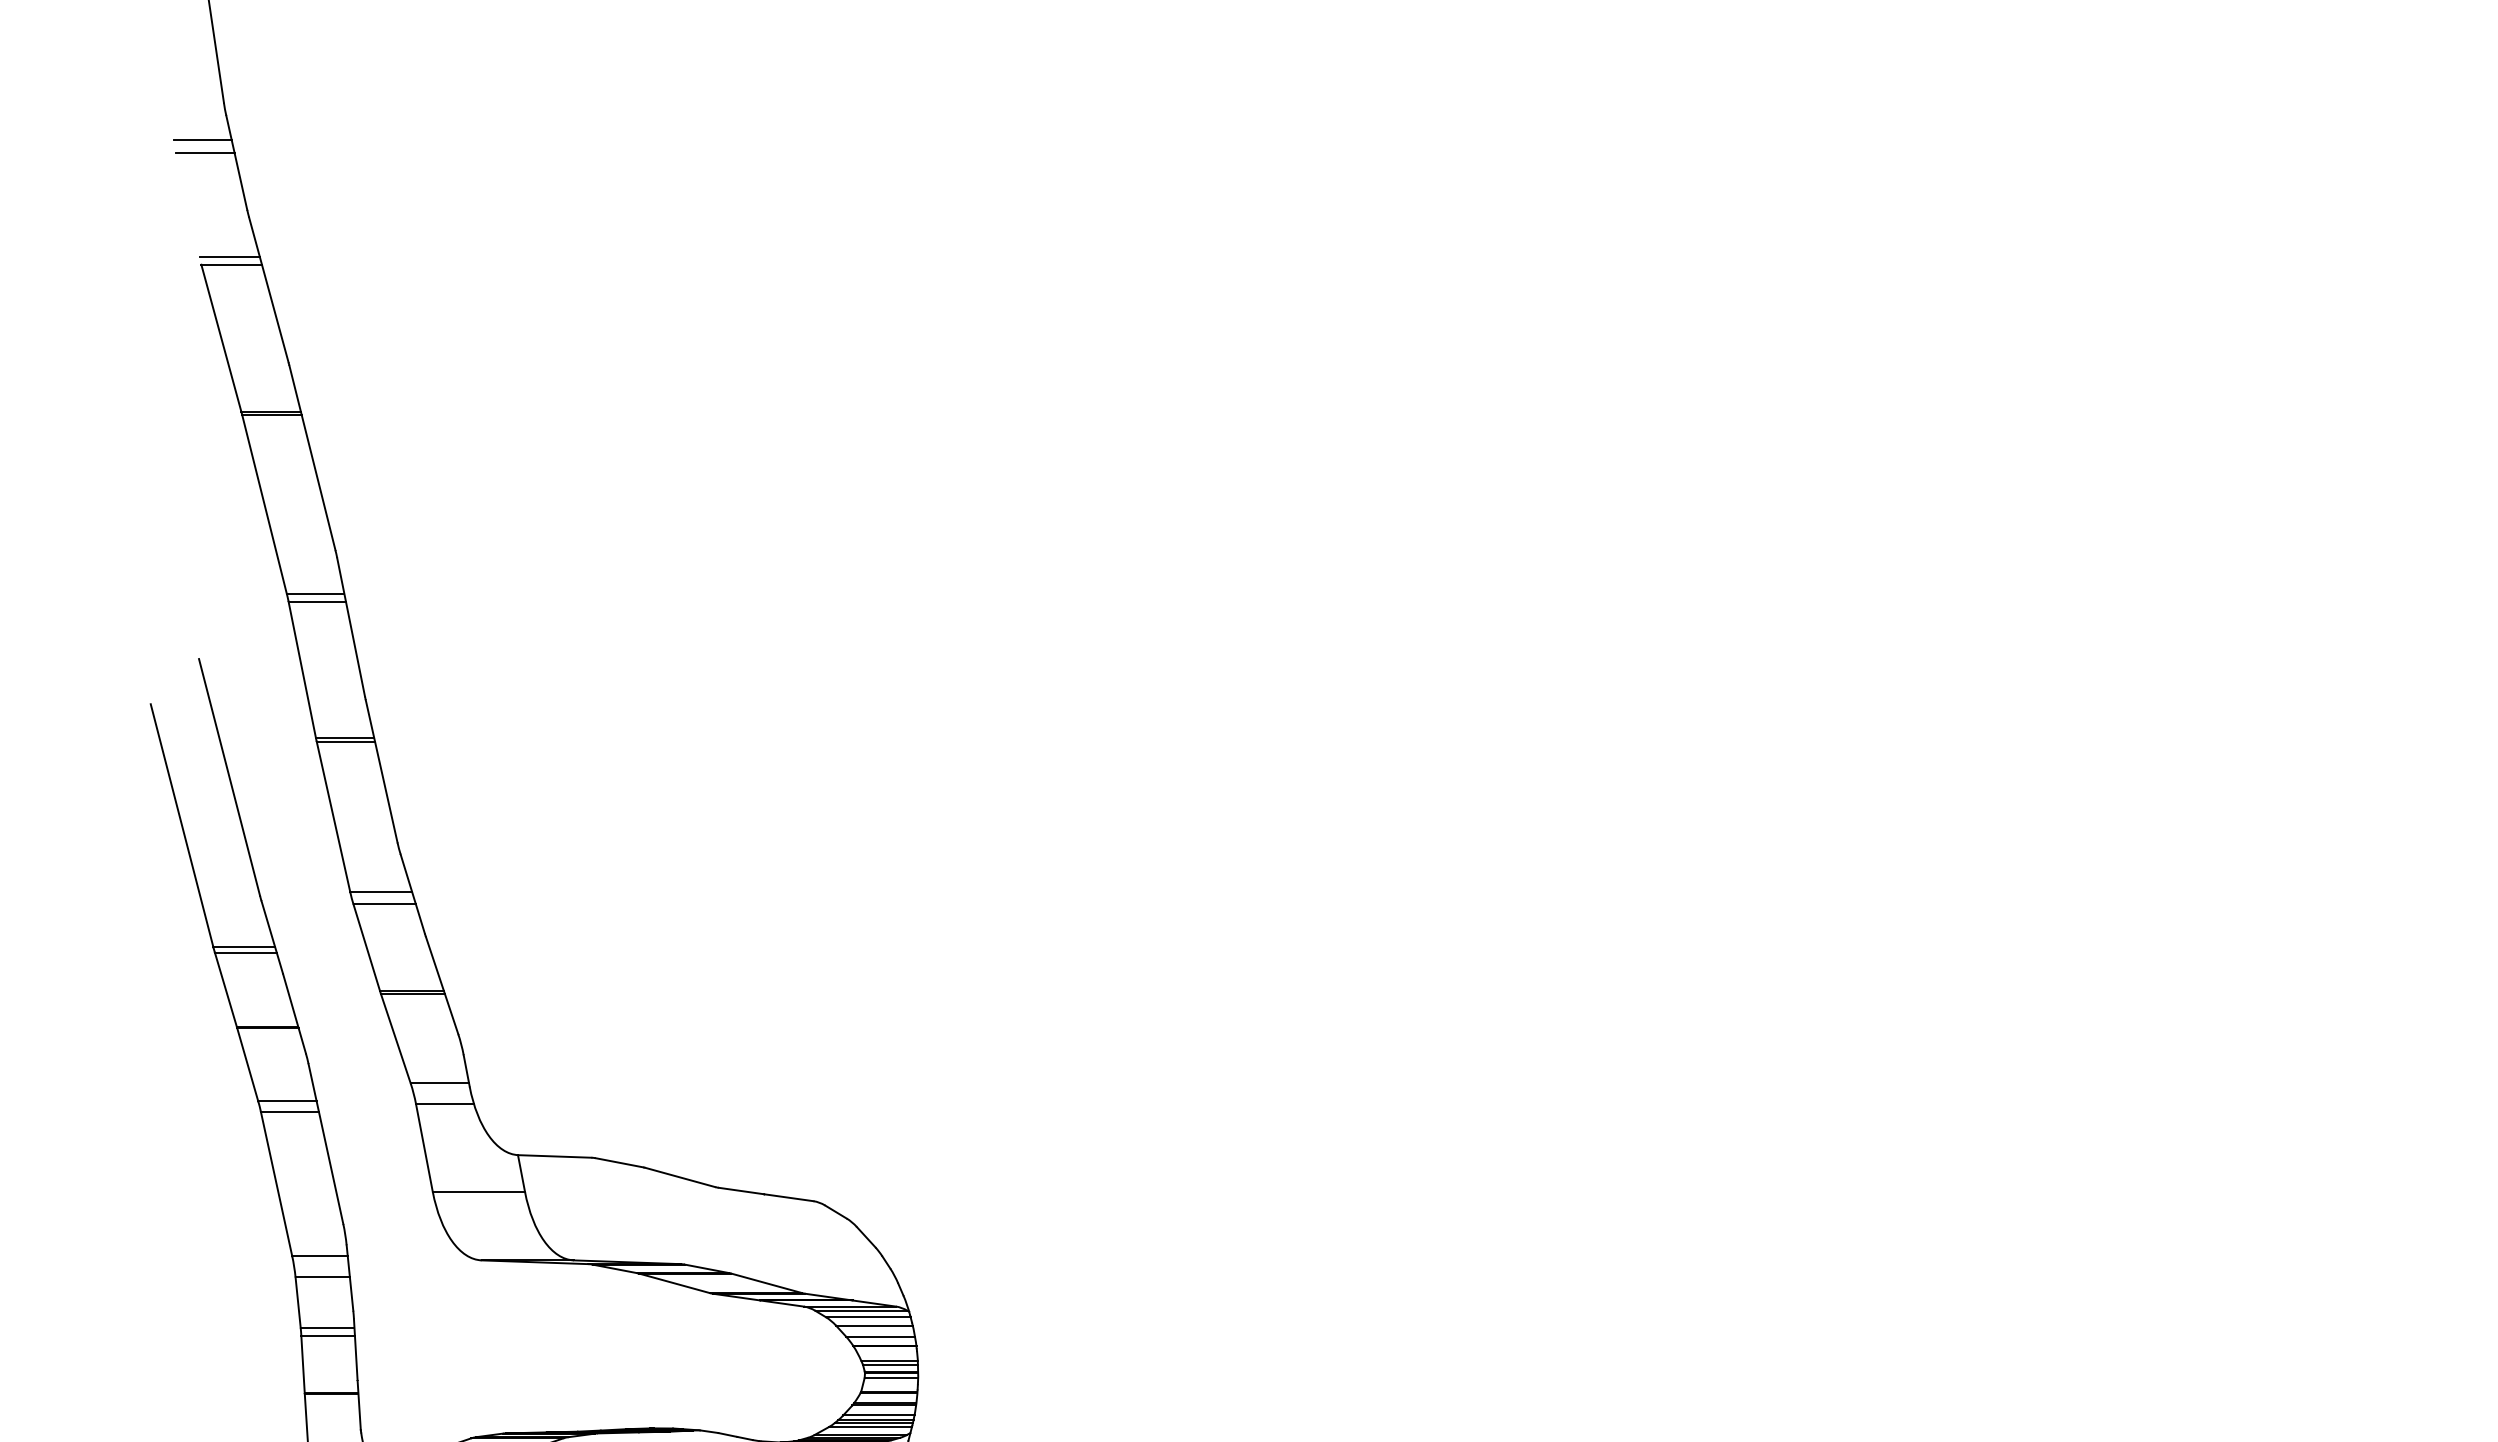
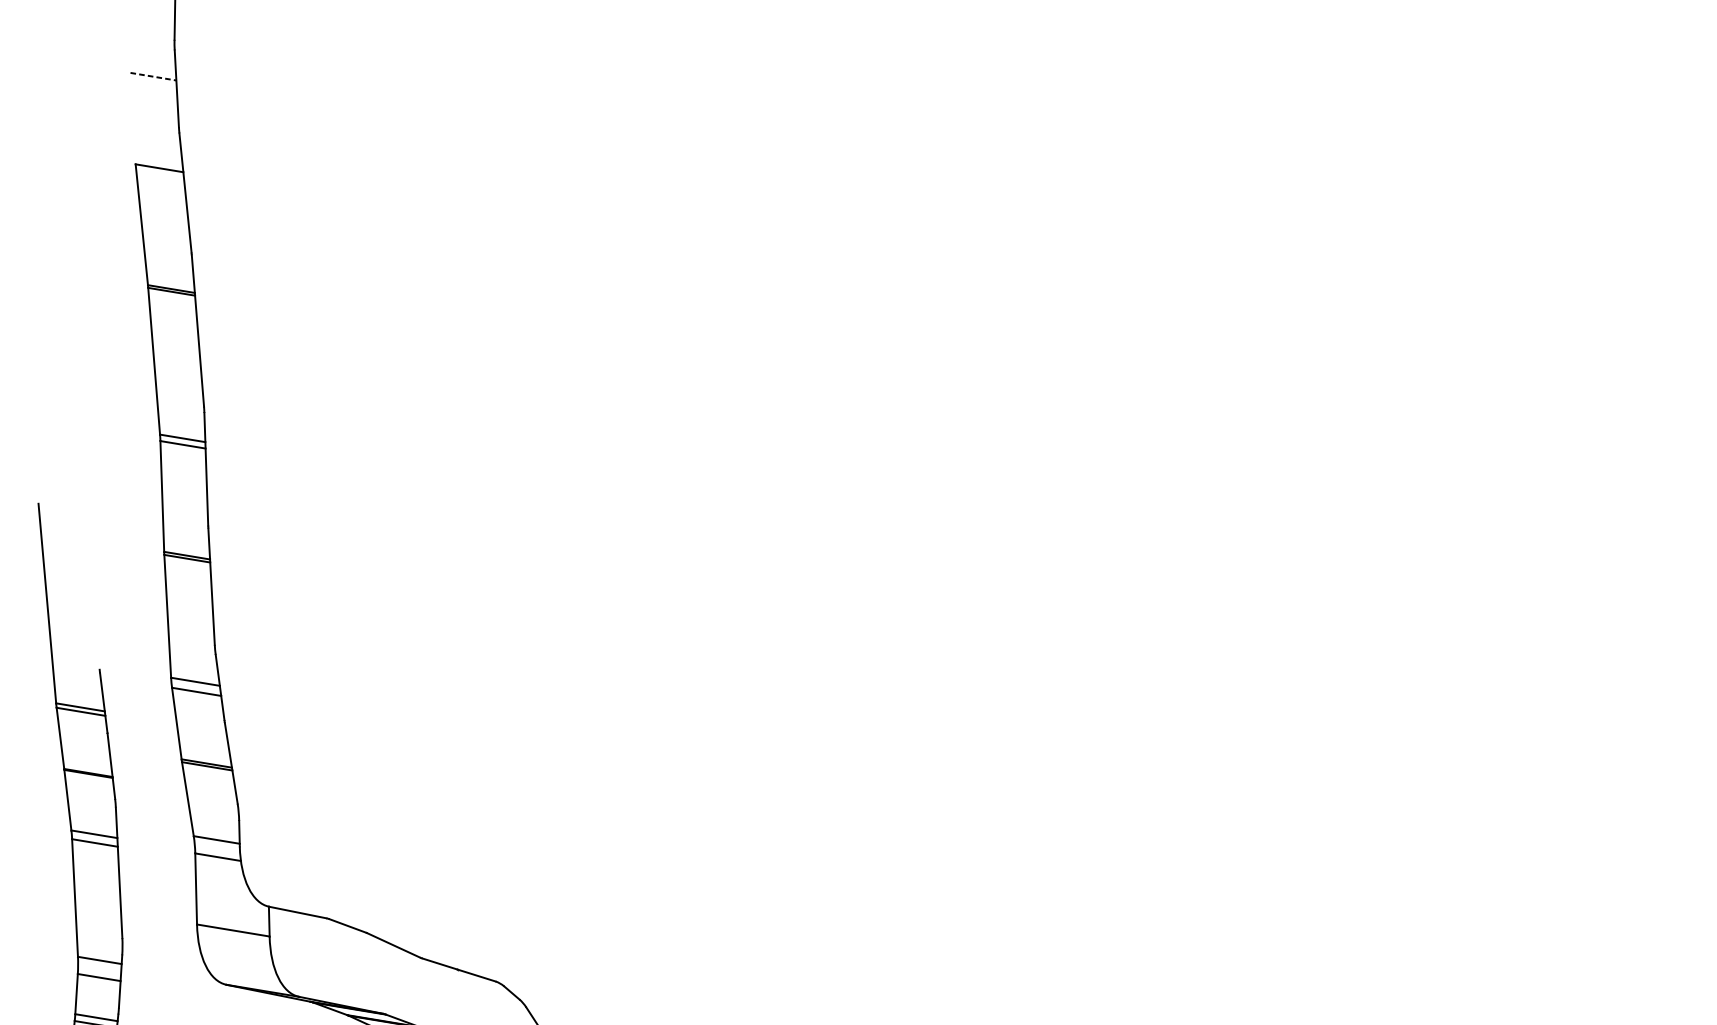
line: (202, 139) -> (152, 65), removed
line: (205, 152) -> (153, 76), solid -> dashed
line: (229, 257) -> (158, 162), removed
line: (229, 777) -> (90, 571), removed

